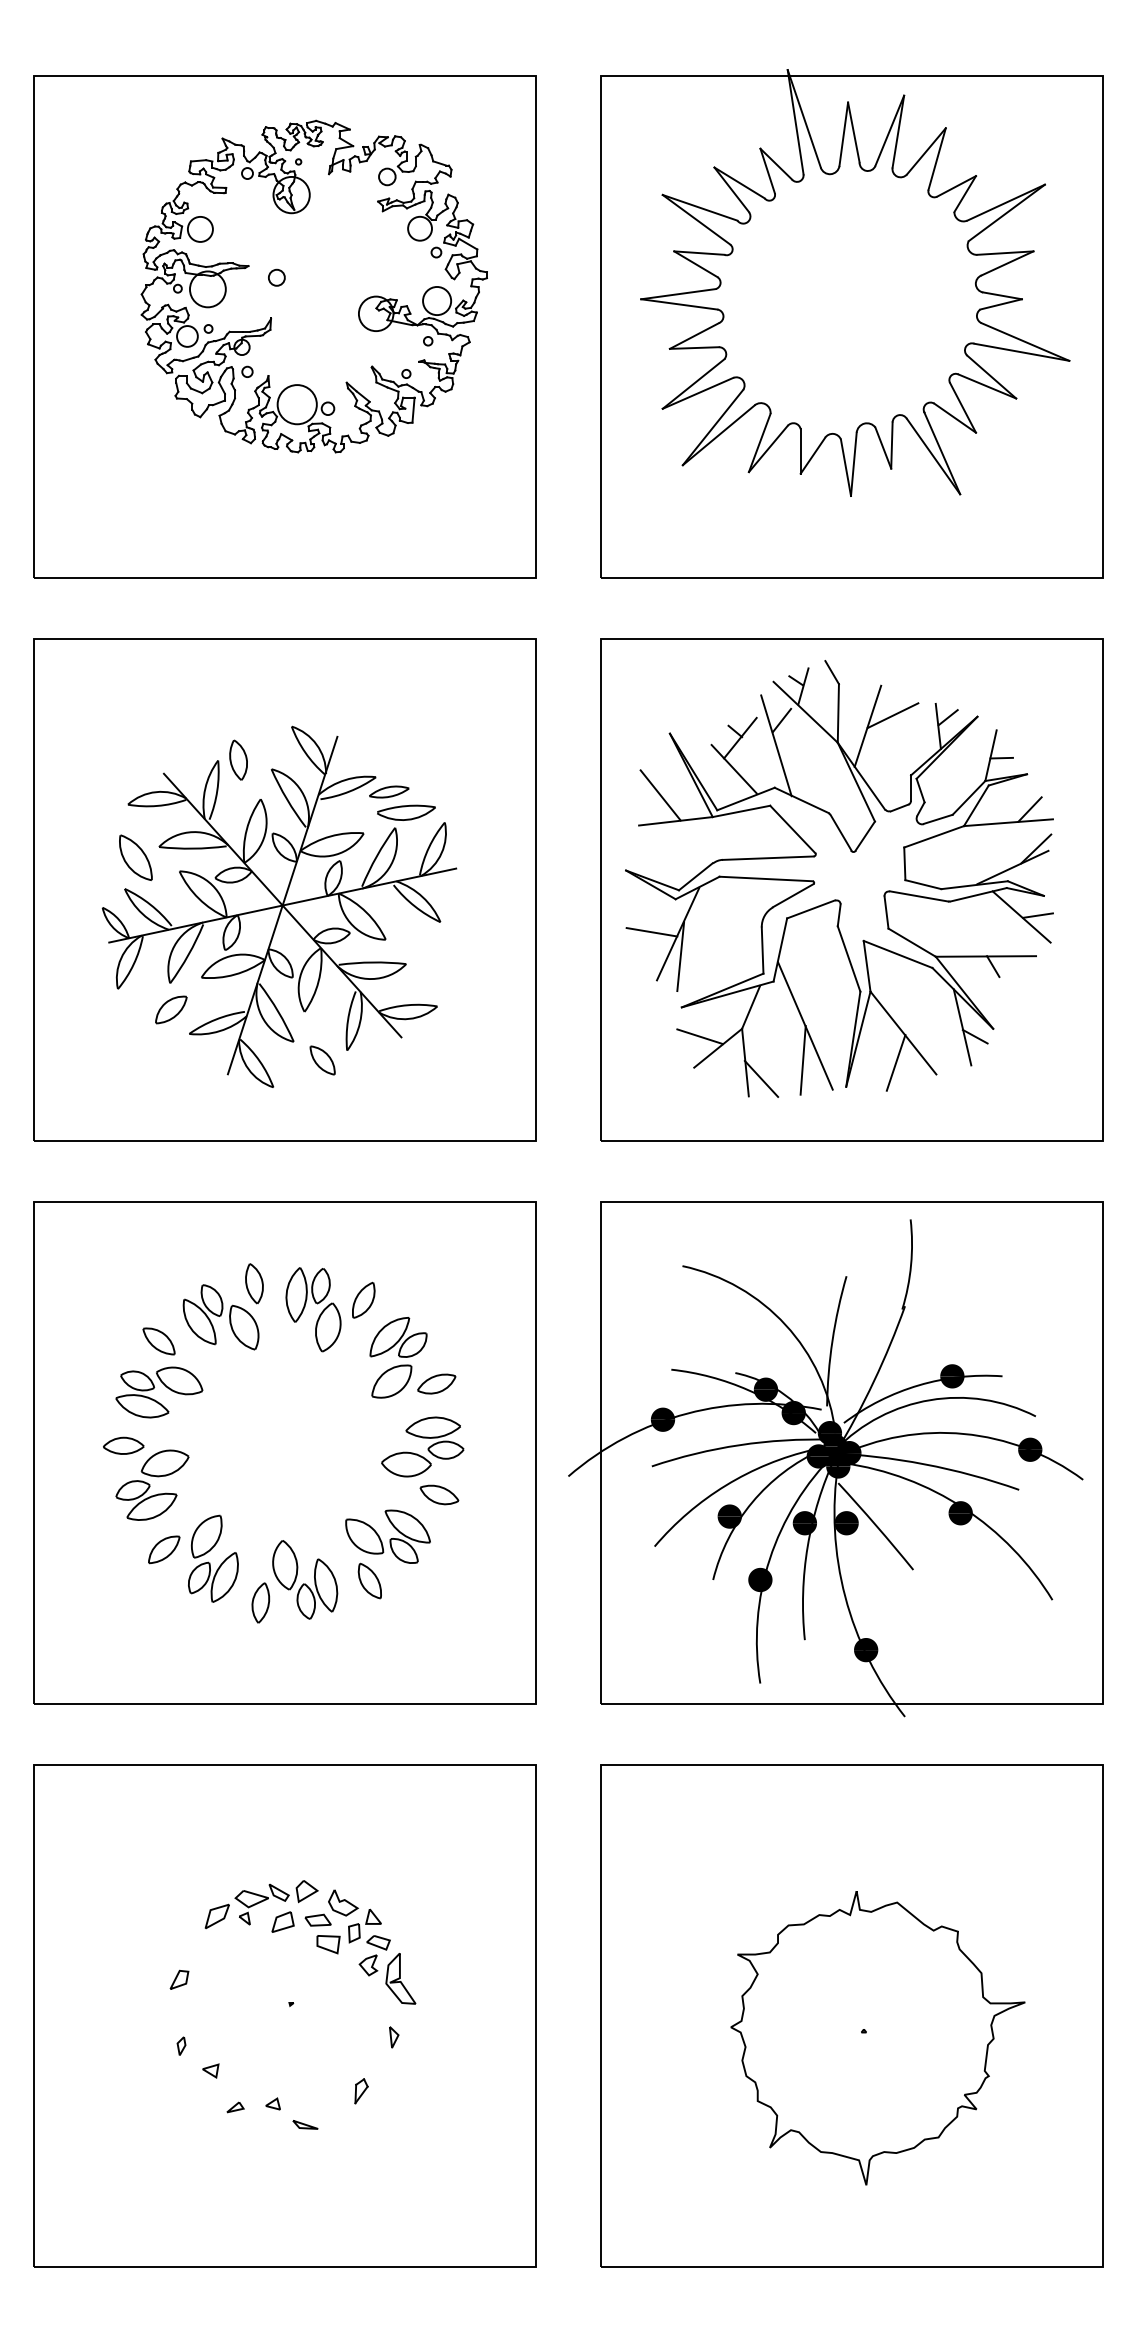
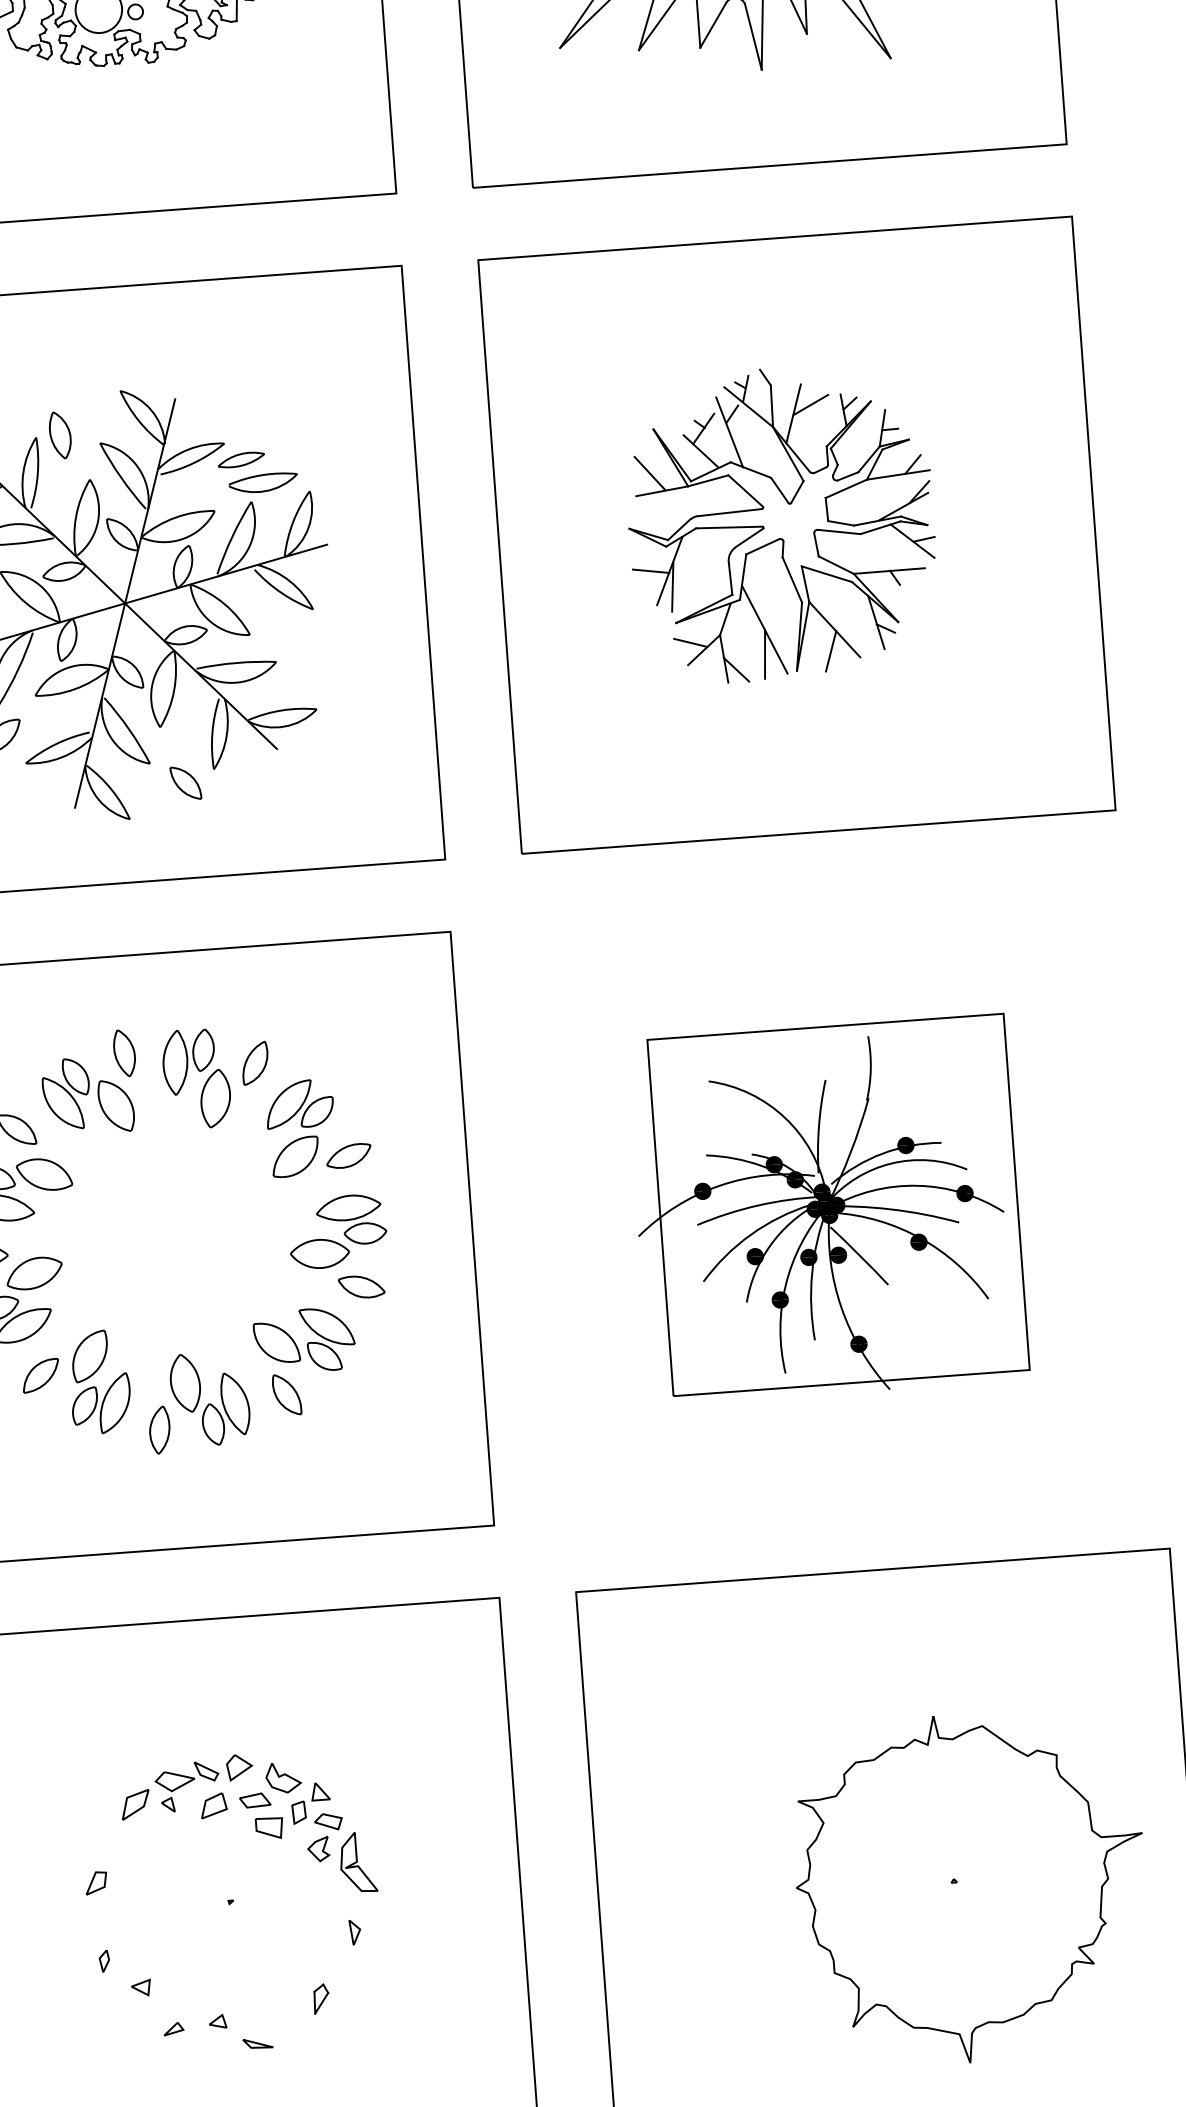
part: (839, 878) -> (781, 523), size x0.6
part: (835, 1459) -> (827, 1210), size x0.6
part: (877, 2038) -> (970, 1888), moved

